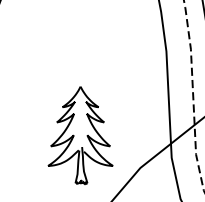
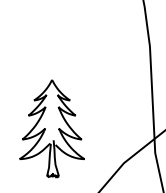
part: (80, 135) -> (52, 128), moved

